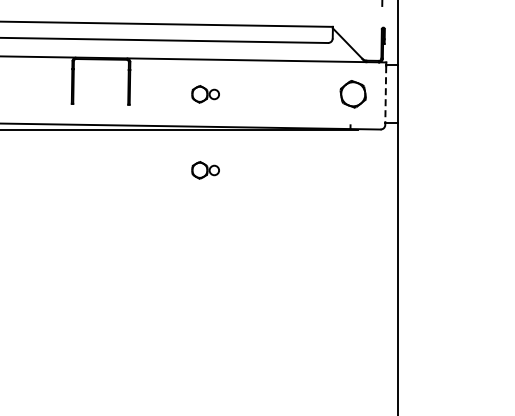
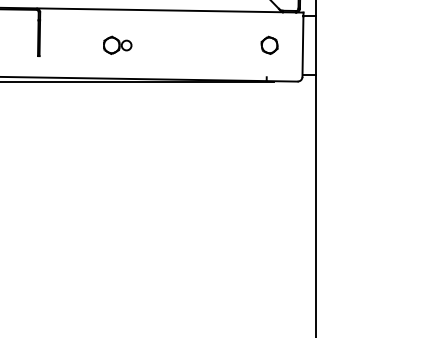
part: (353, 94) -> (269, 45), size x0.62
line: (385, 96) -> (302, 47), dashed -> solid
part: (205, 170) -> (117, 123), removed

